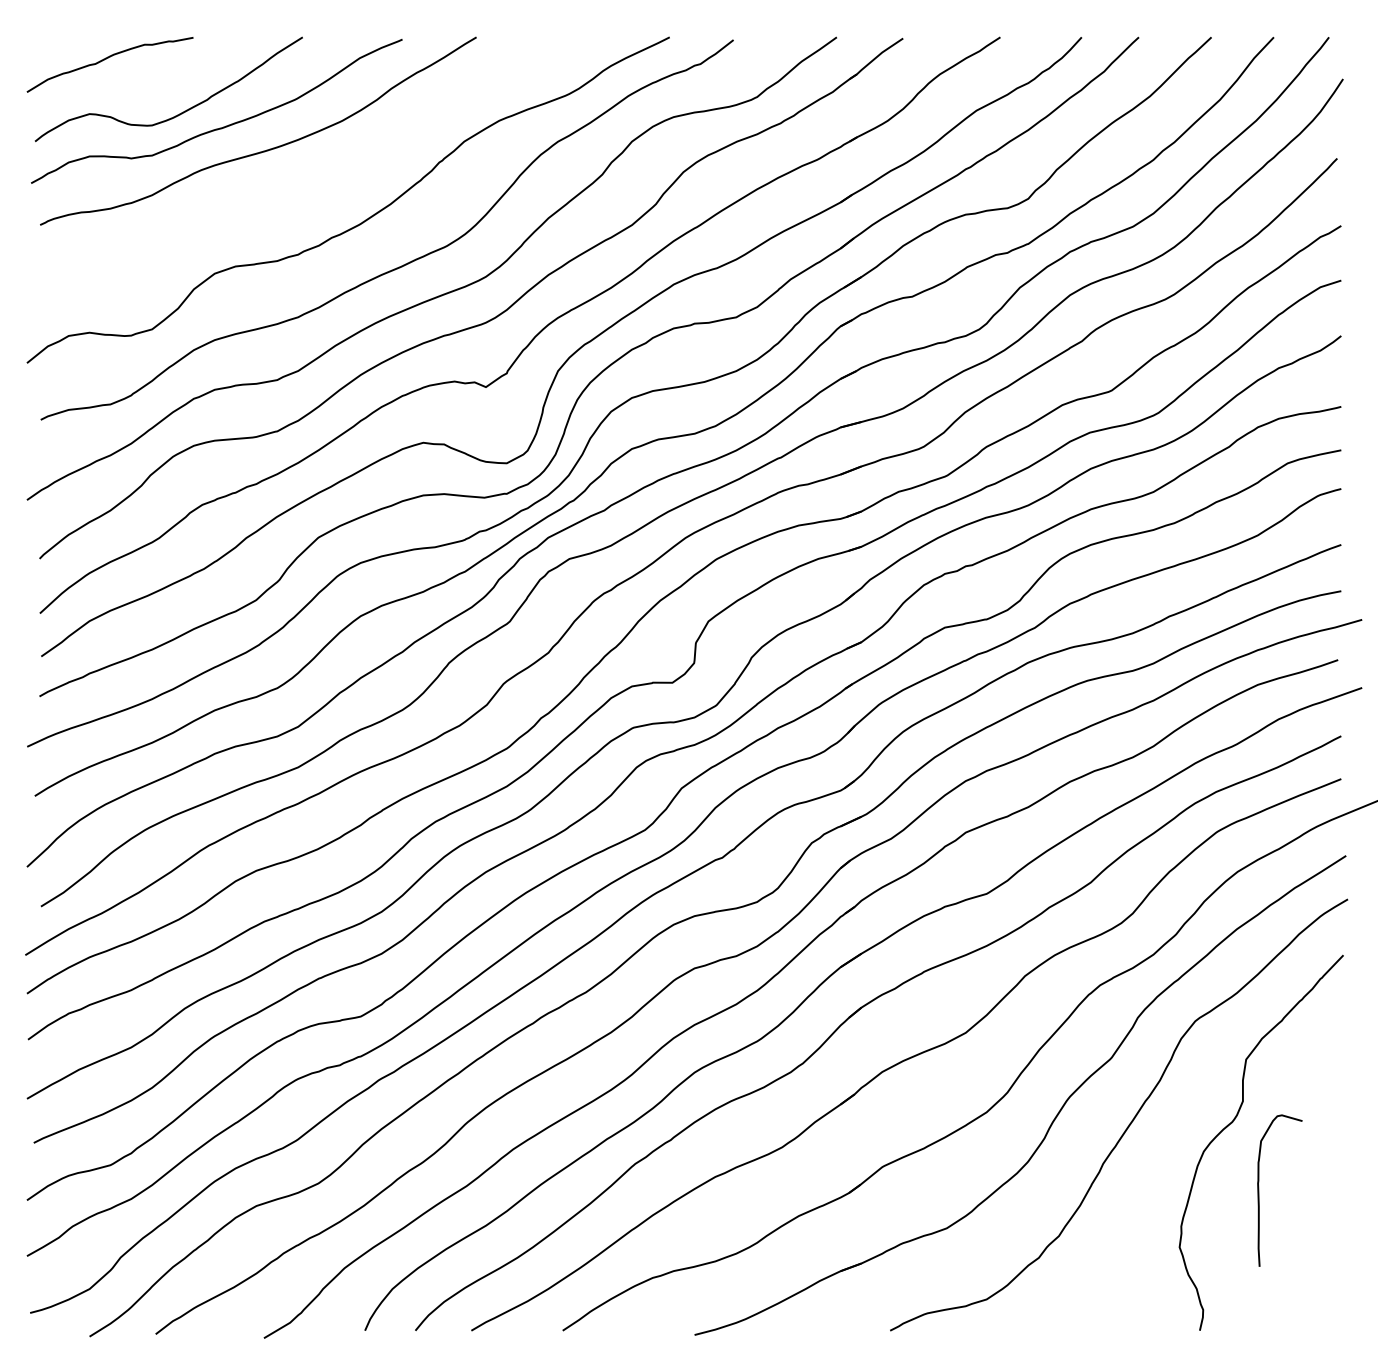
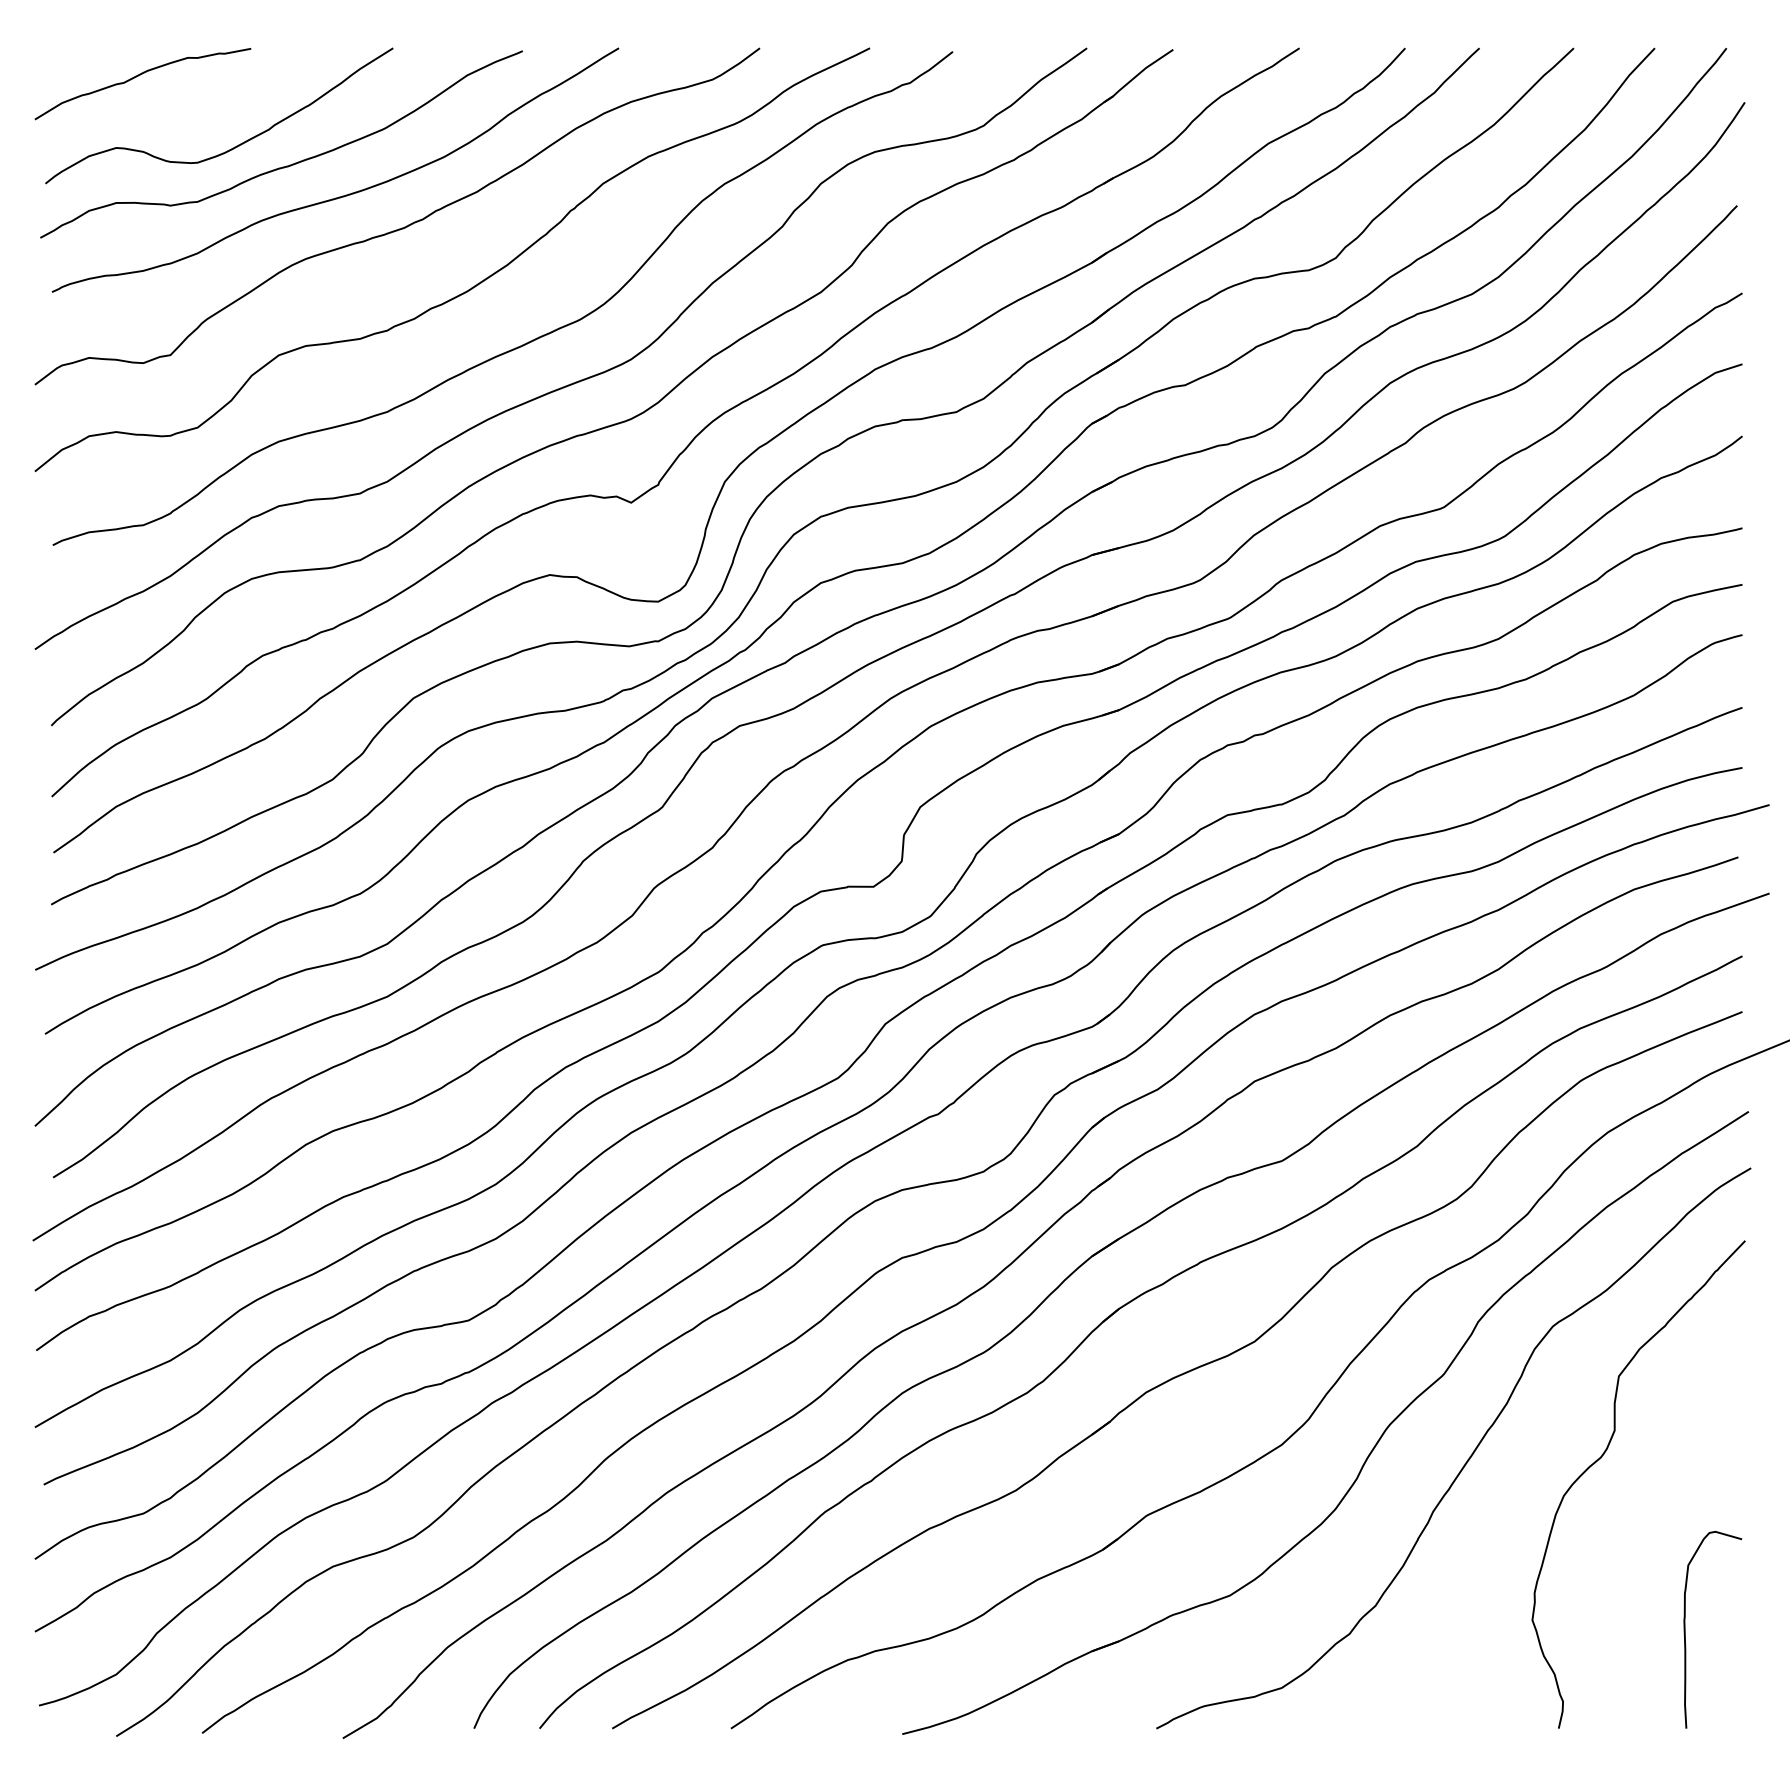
curve: (309, 175) -> (401, 227), added
curve: (1258, 1190) -> (1685, 1629), moved

